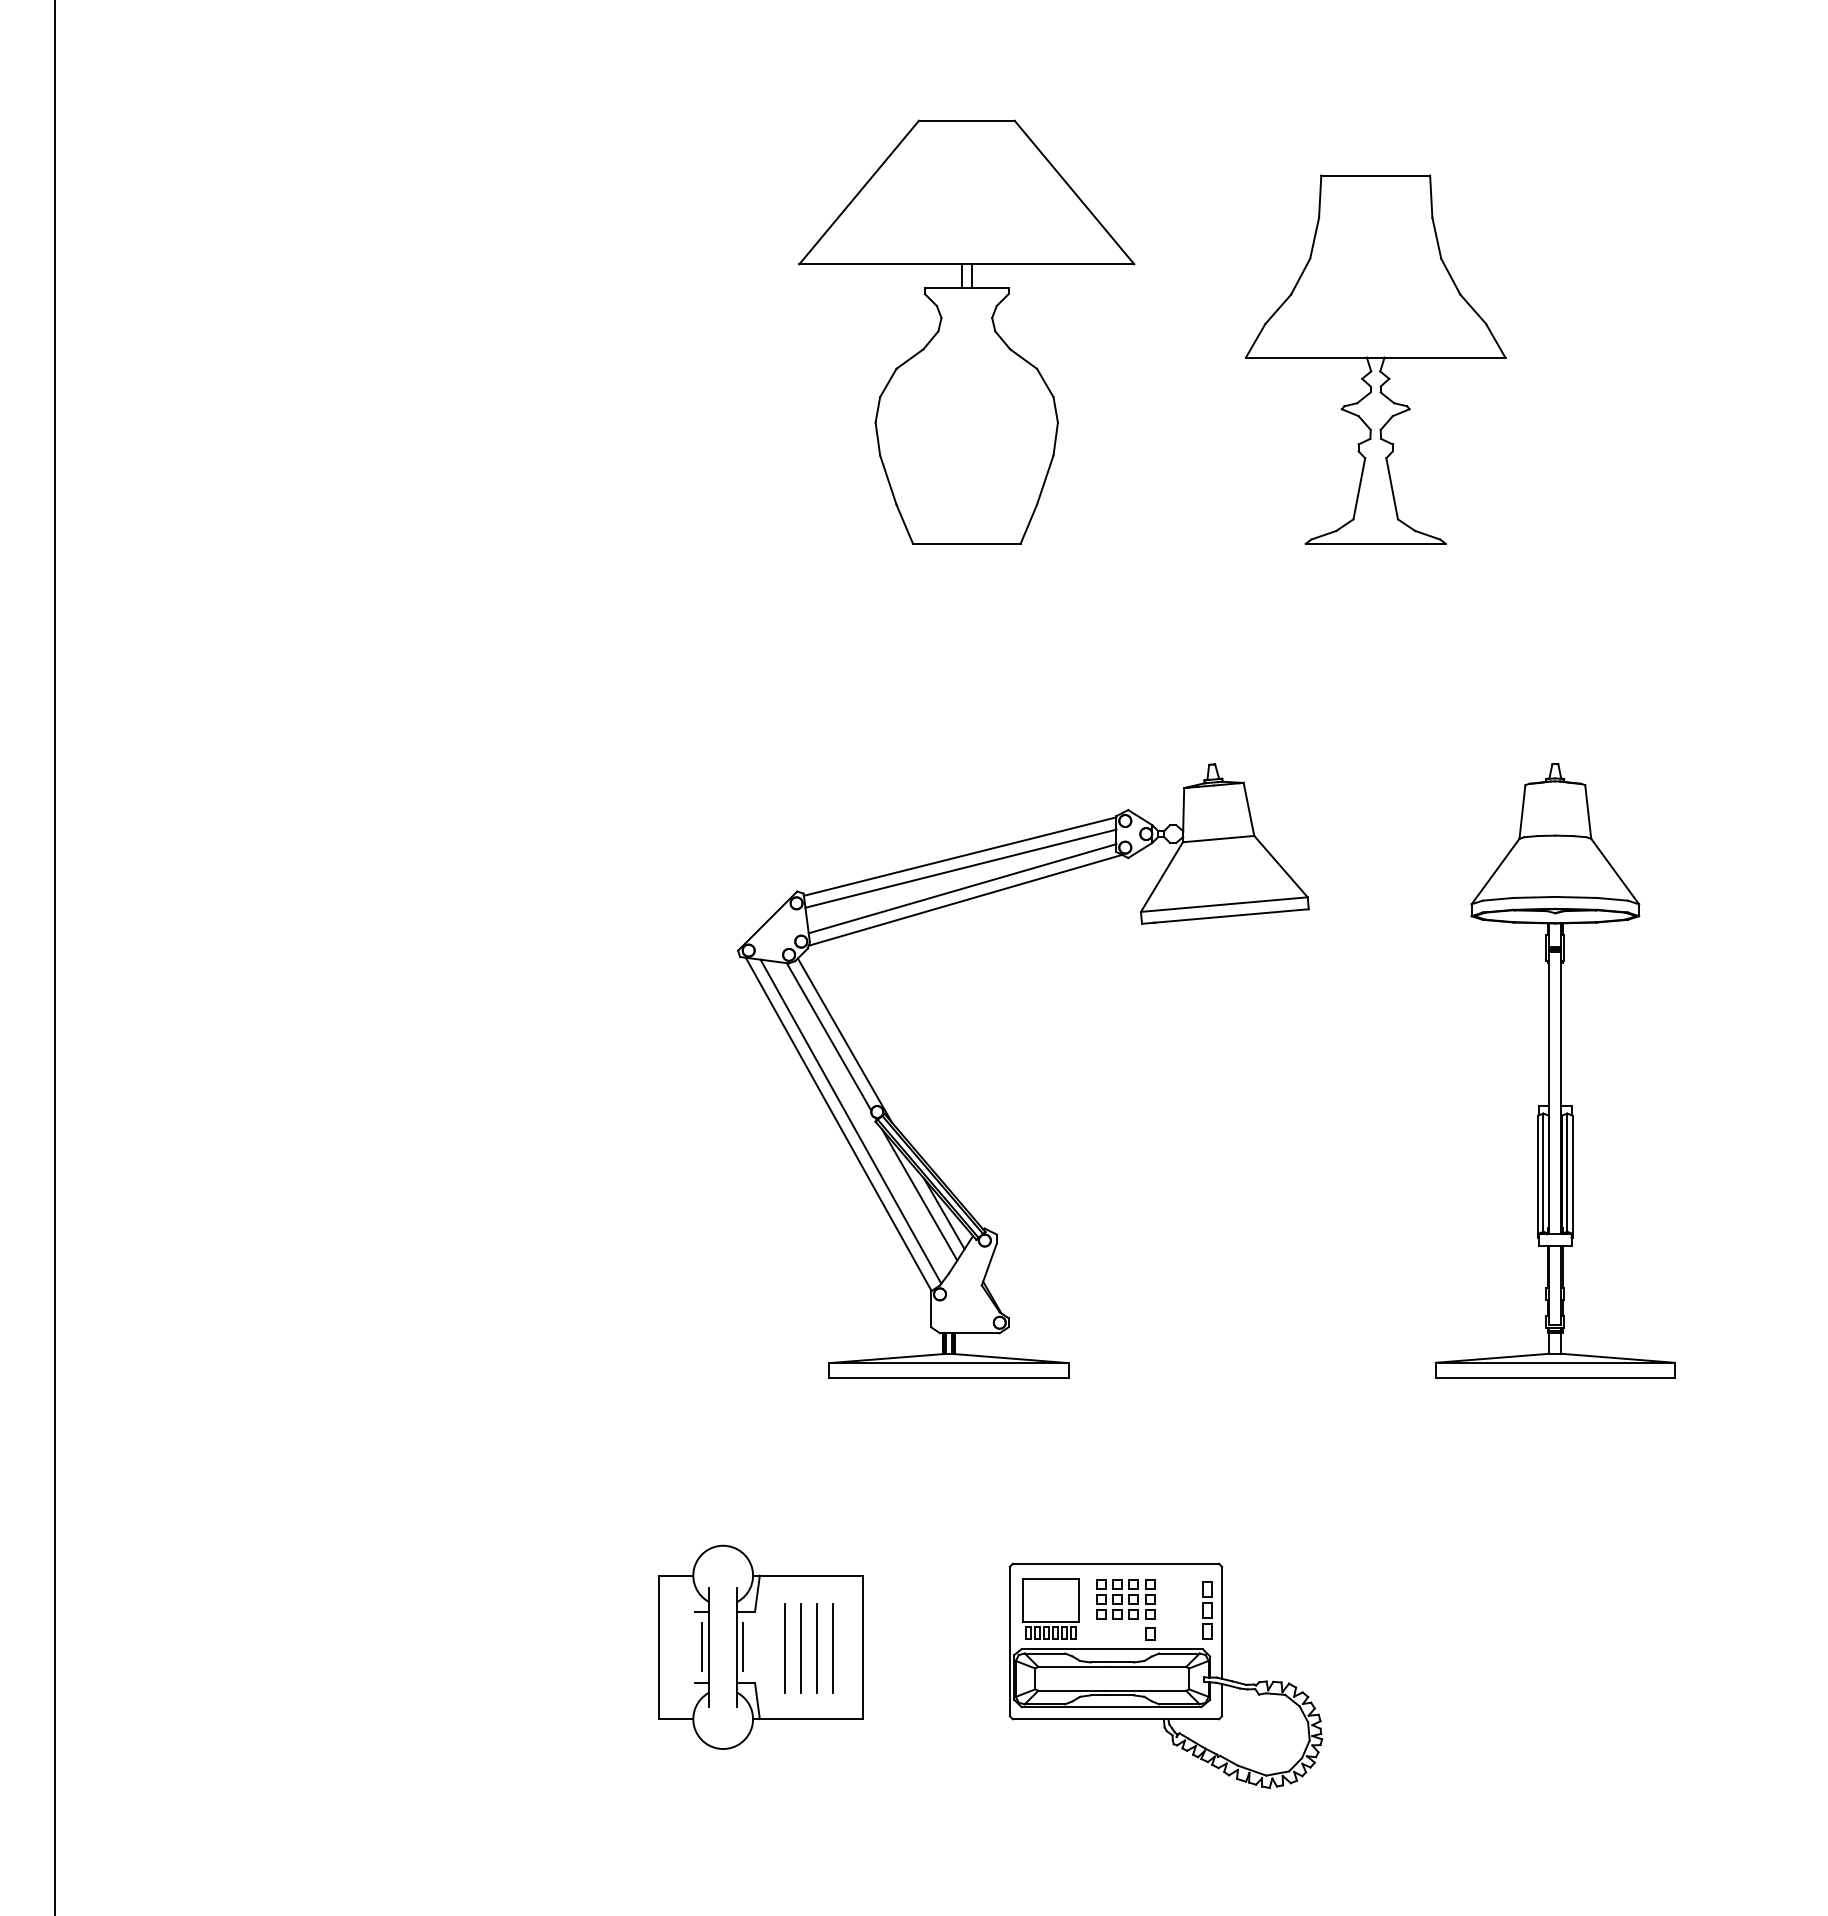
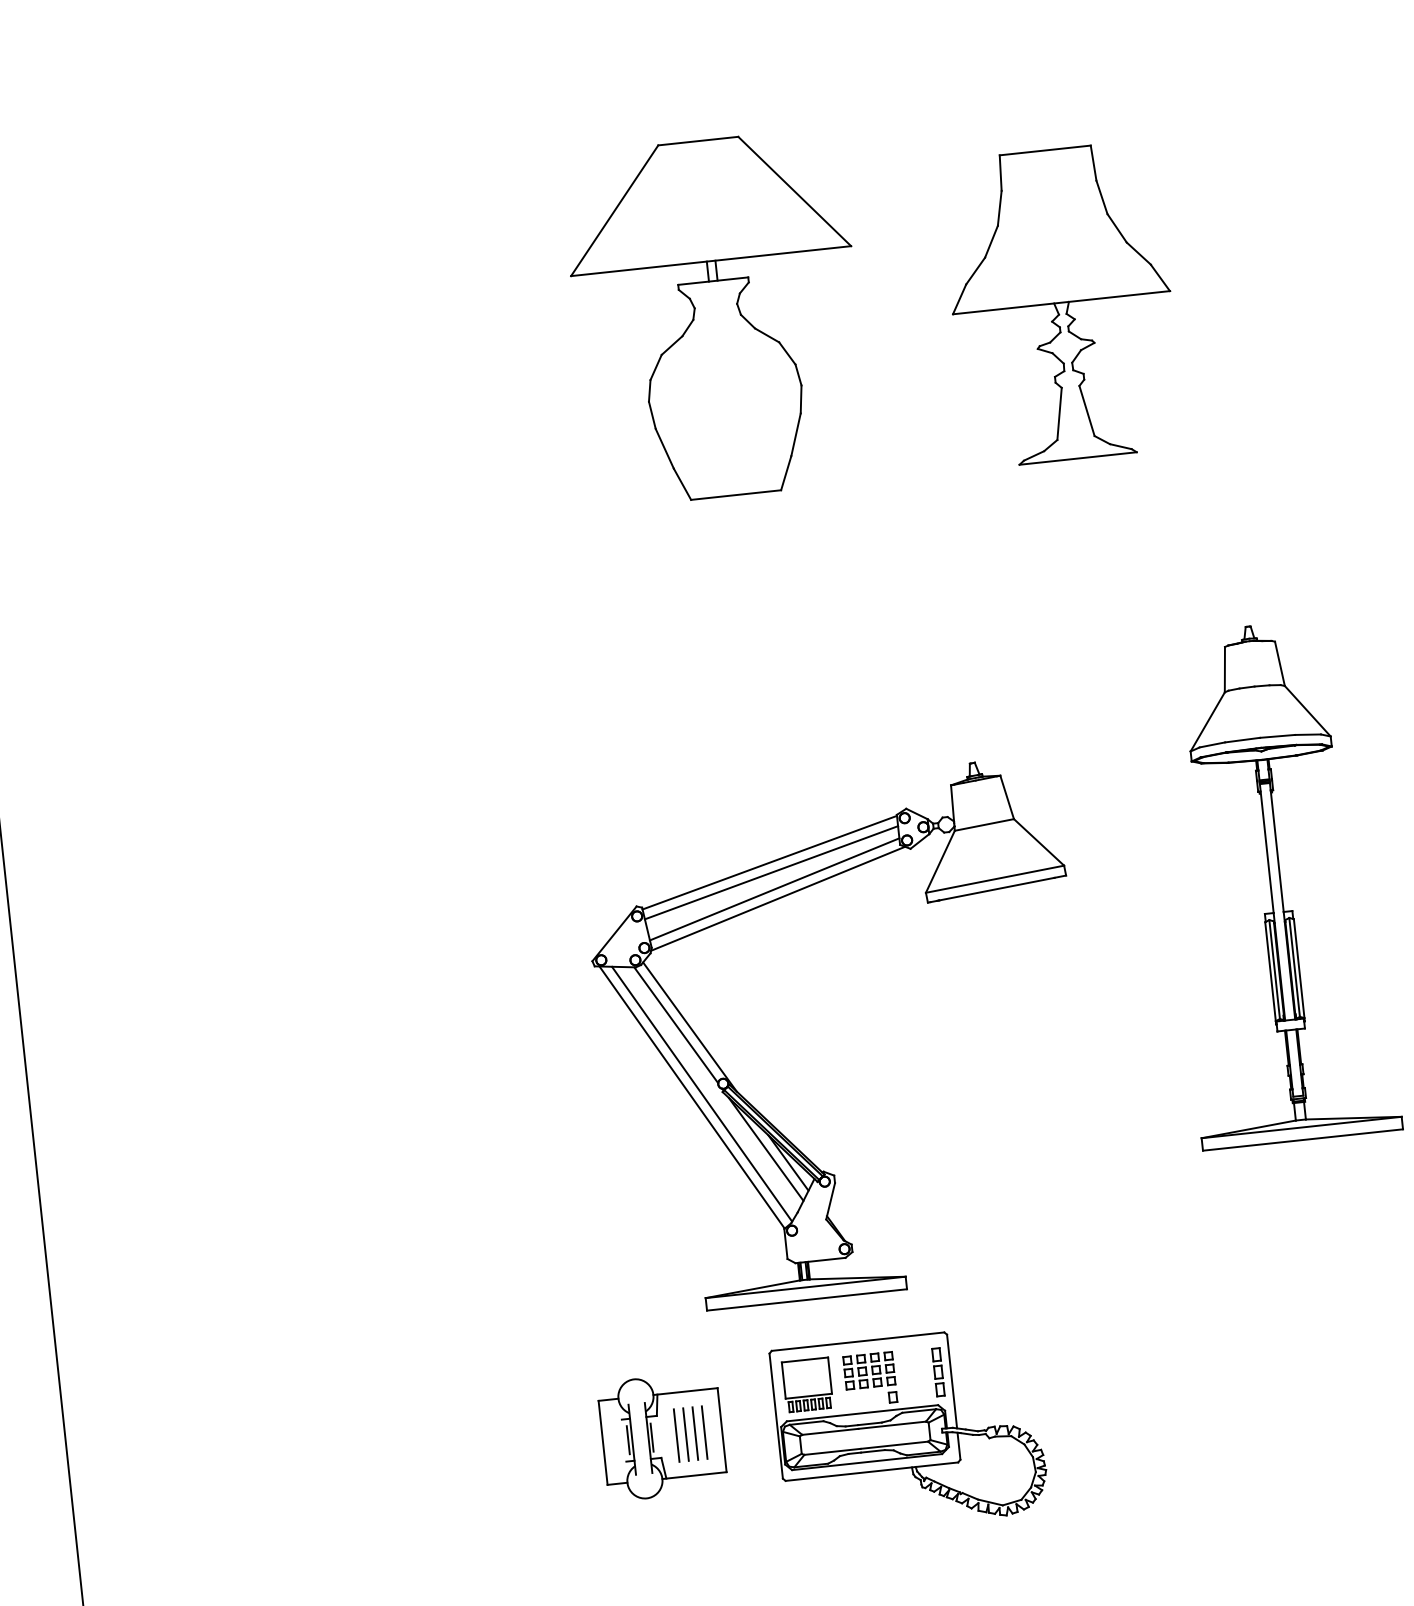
part: (923, 1157) -> (766, 1117), moved
part: (760, 1646) -> (662, 1435), size x0.7
part: (1165, 1675) -> (909, 1430), moved

